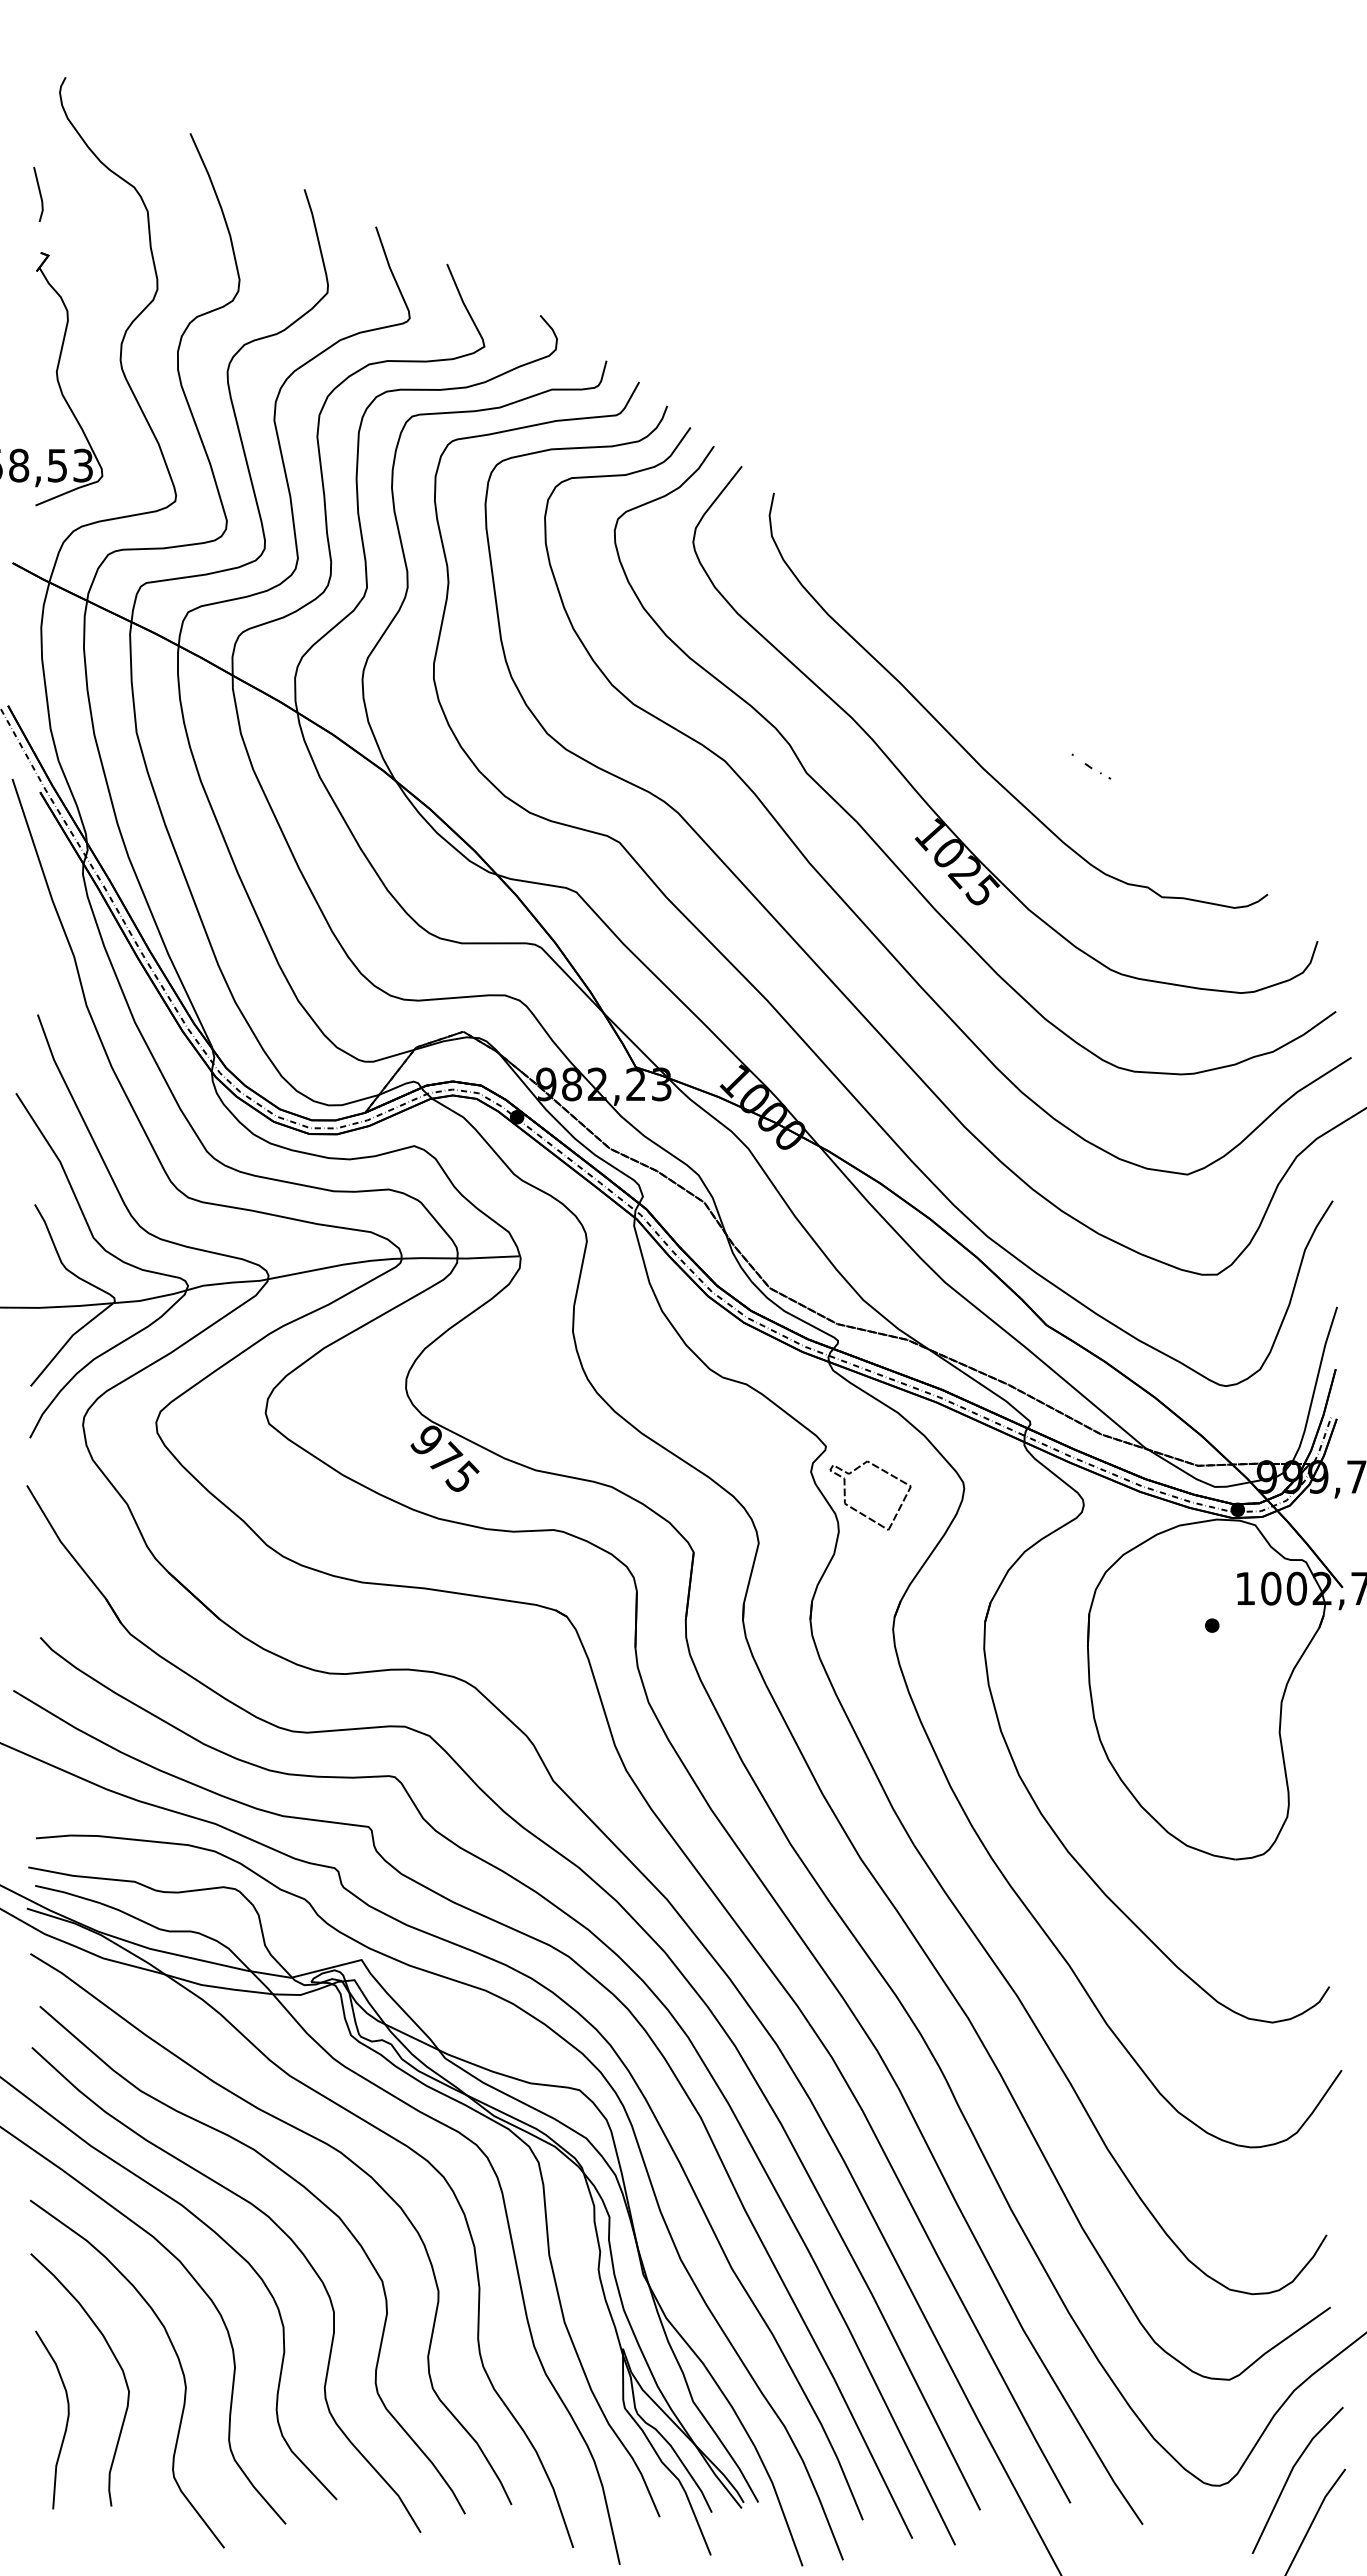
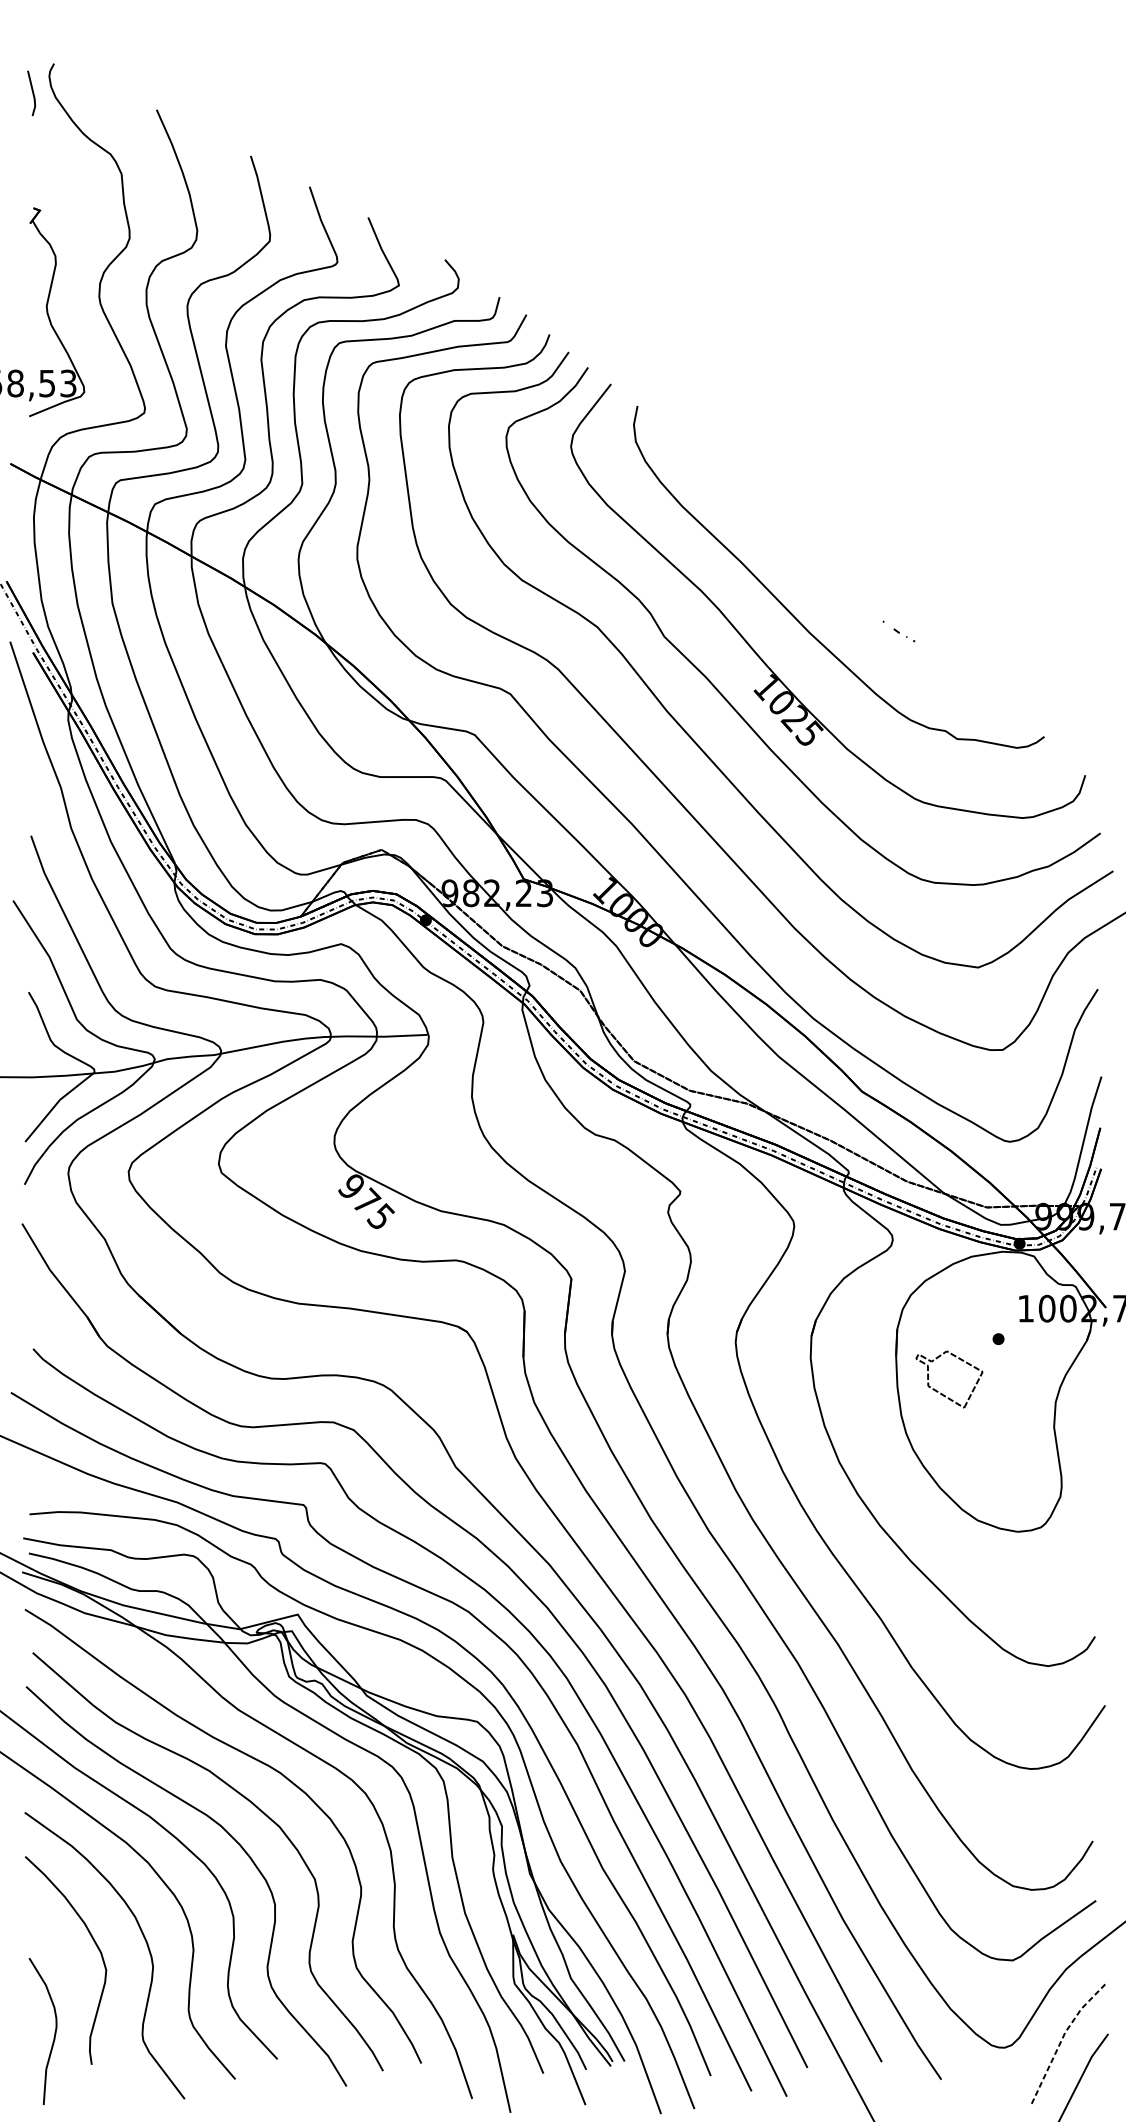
line: (39, 194) -> (32, 93), moved
part: (861, 1512) -> (941, 1393), moved
curve: (66, 2420) -> (54, 2031), moved
line: (1290, 2474) -> (1063, 2038), solid -> dashed

